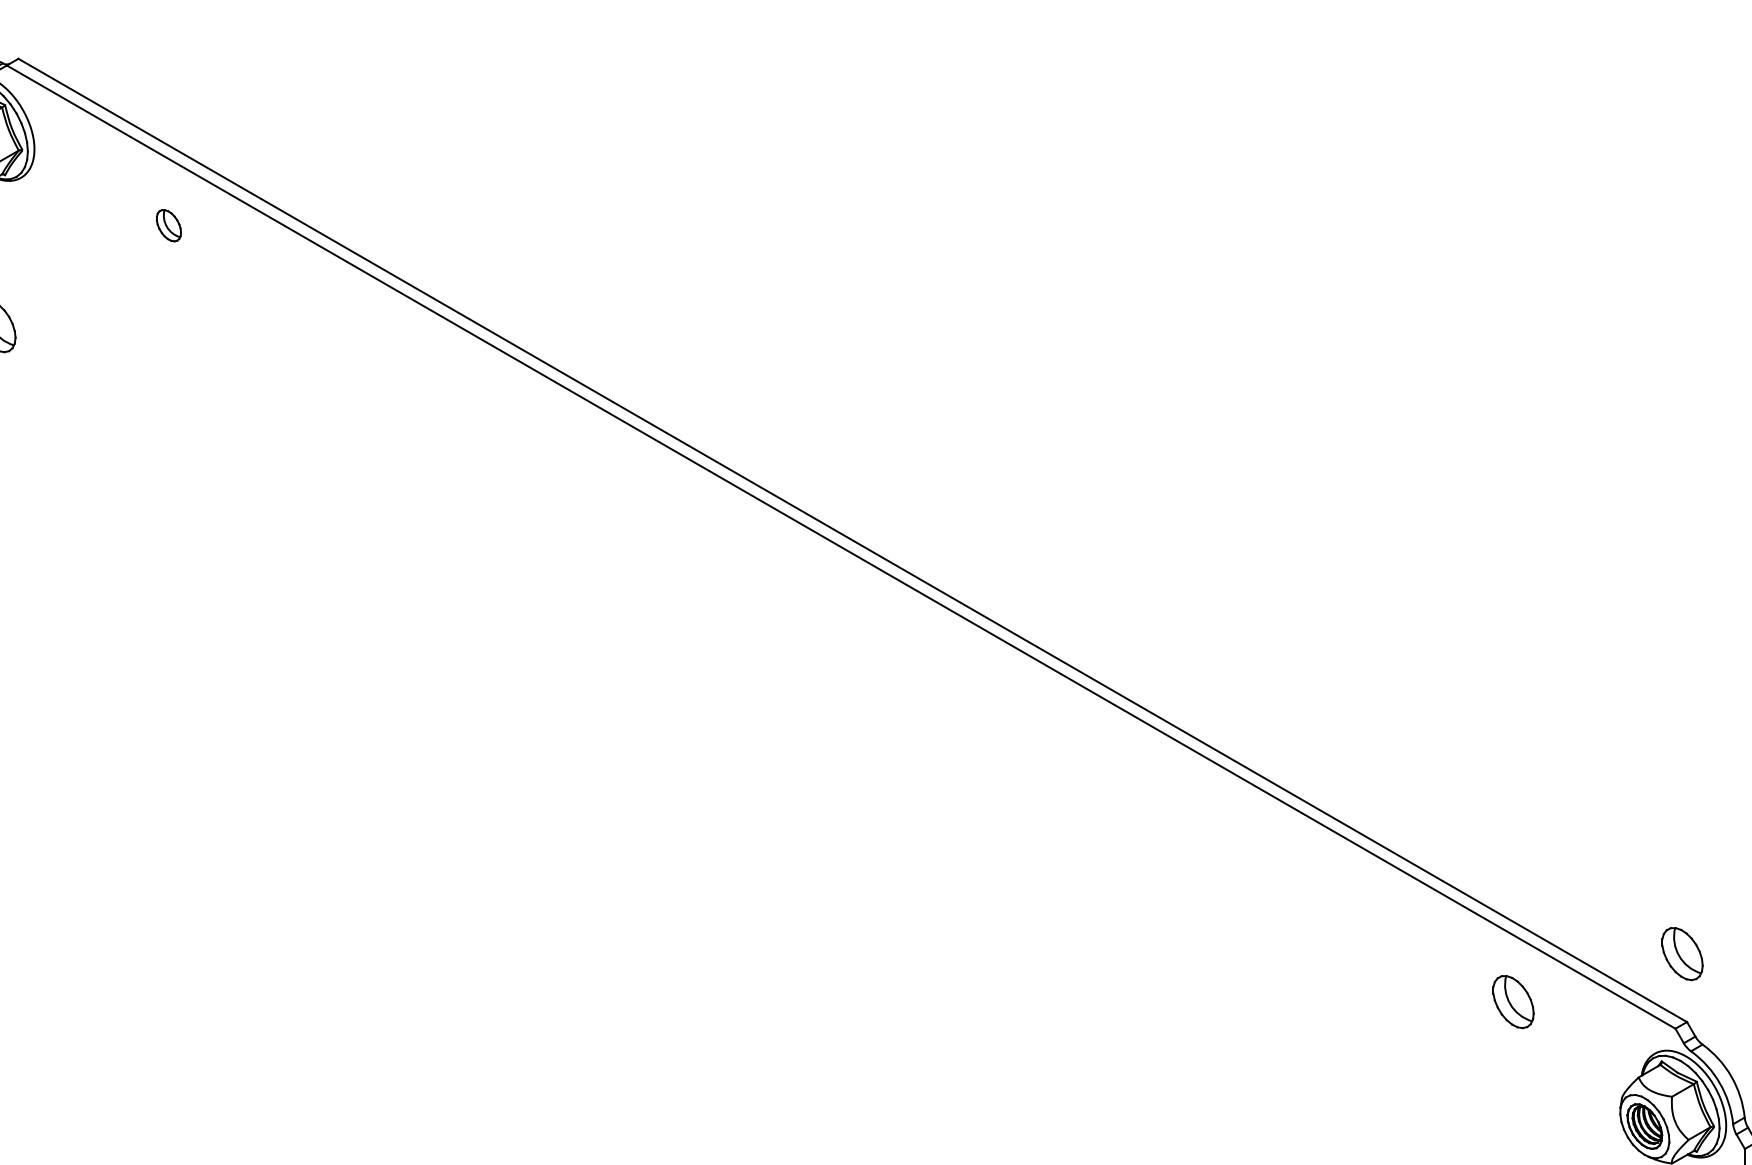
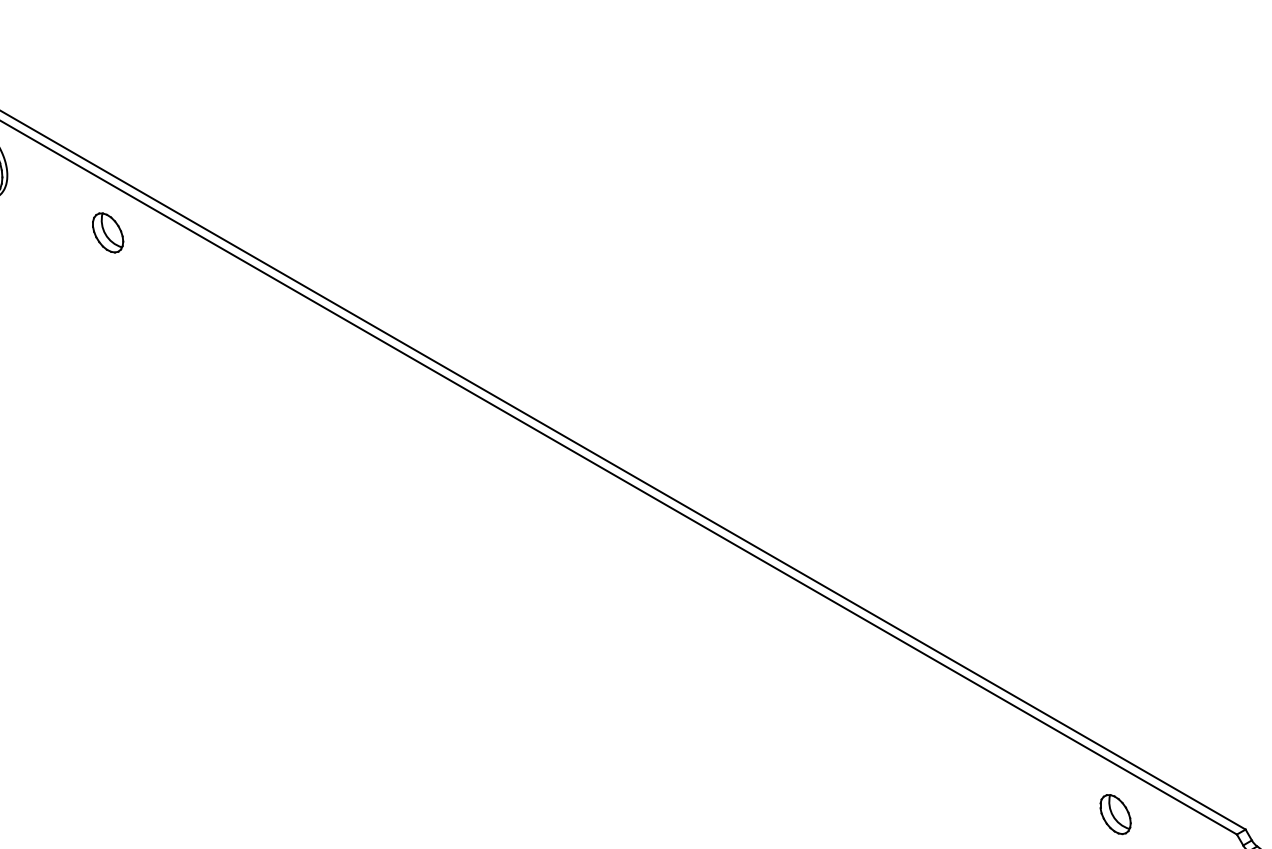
part: (168, 225) -> (107, 232), size x1.67
part: (1682, 954) -> (1242, 778), removed

